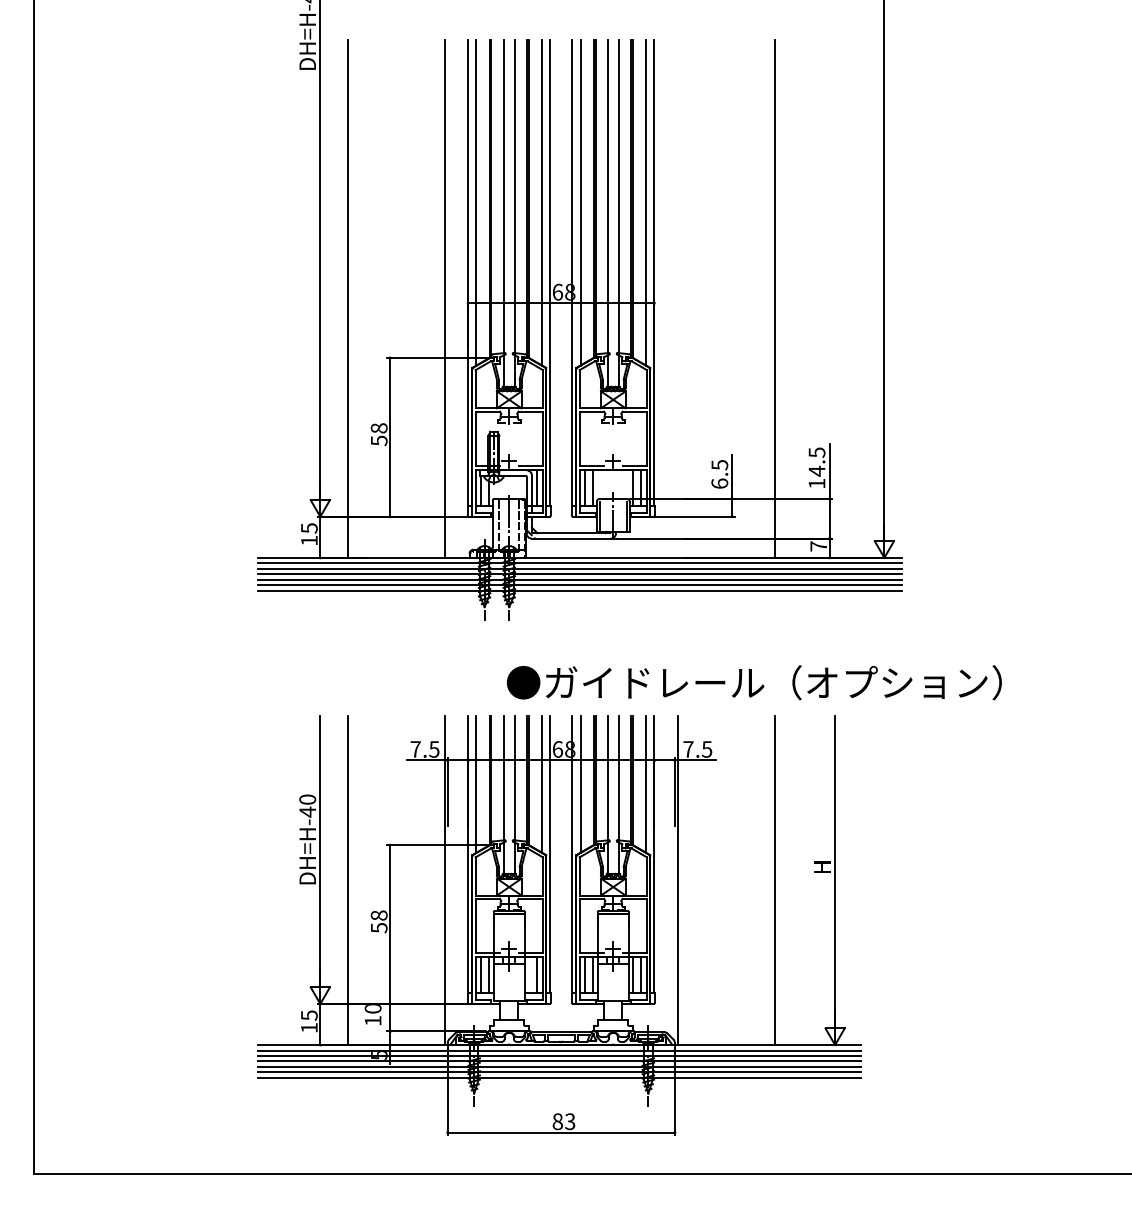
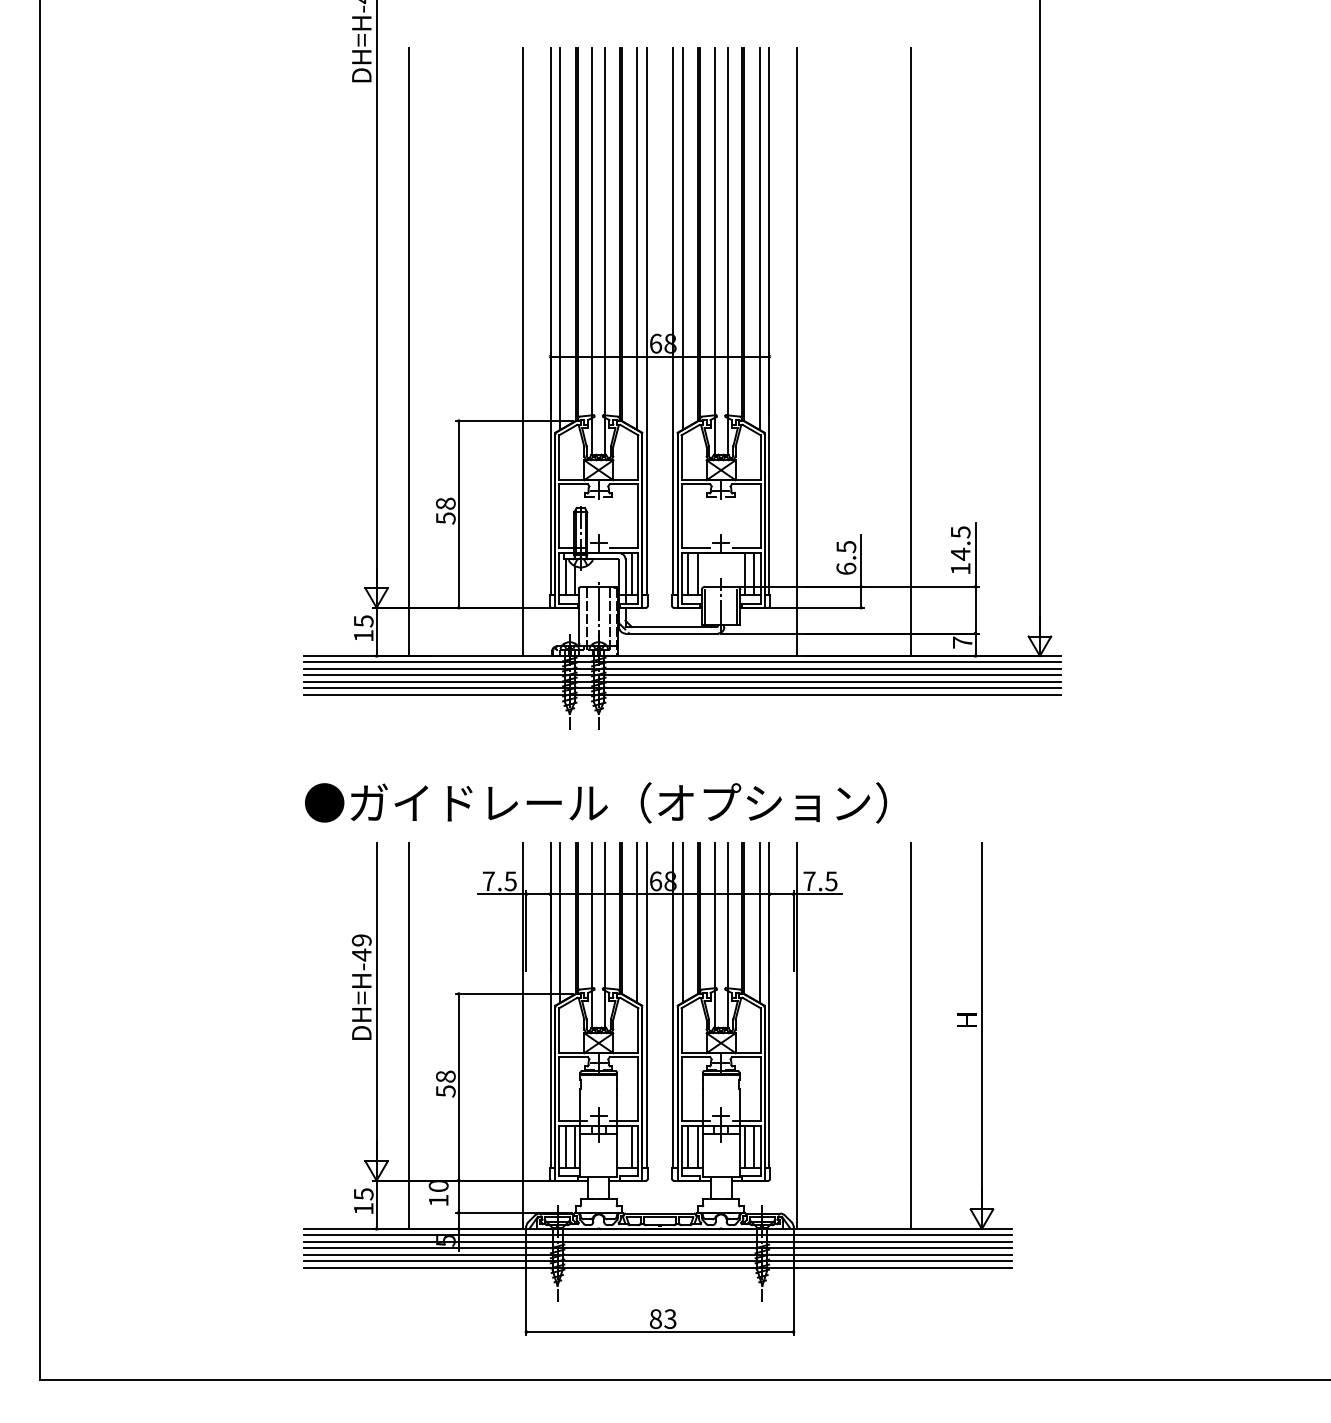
line: (677, 298) -> (796, 351), added
text: (754, 682) -> (596, 802), moved
text: (307, 799) -> (361, 940), DH=H-40 -> DH=H-49

